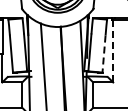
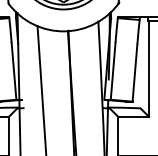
line: (113, 50) -> (149, 67), dashed -> solid
line: (104, 54) -> (135, 73), dashed -> solid

